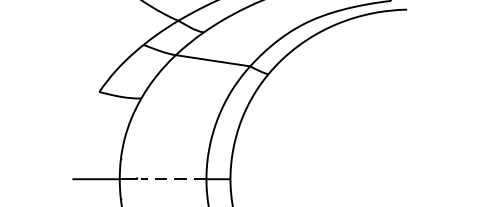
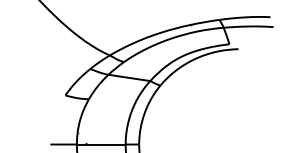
line: (172, 179) -> (106, 144), dashed -> solid

